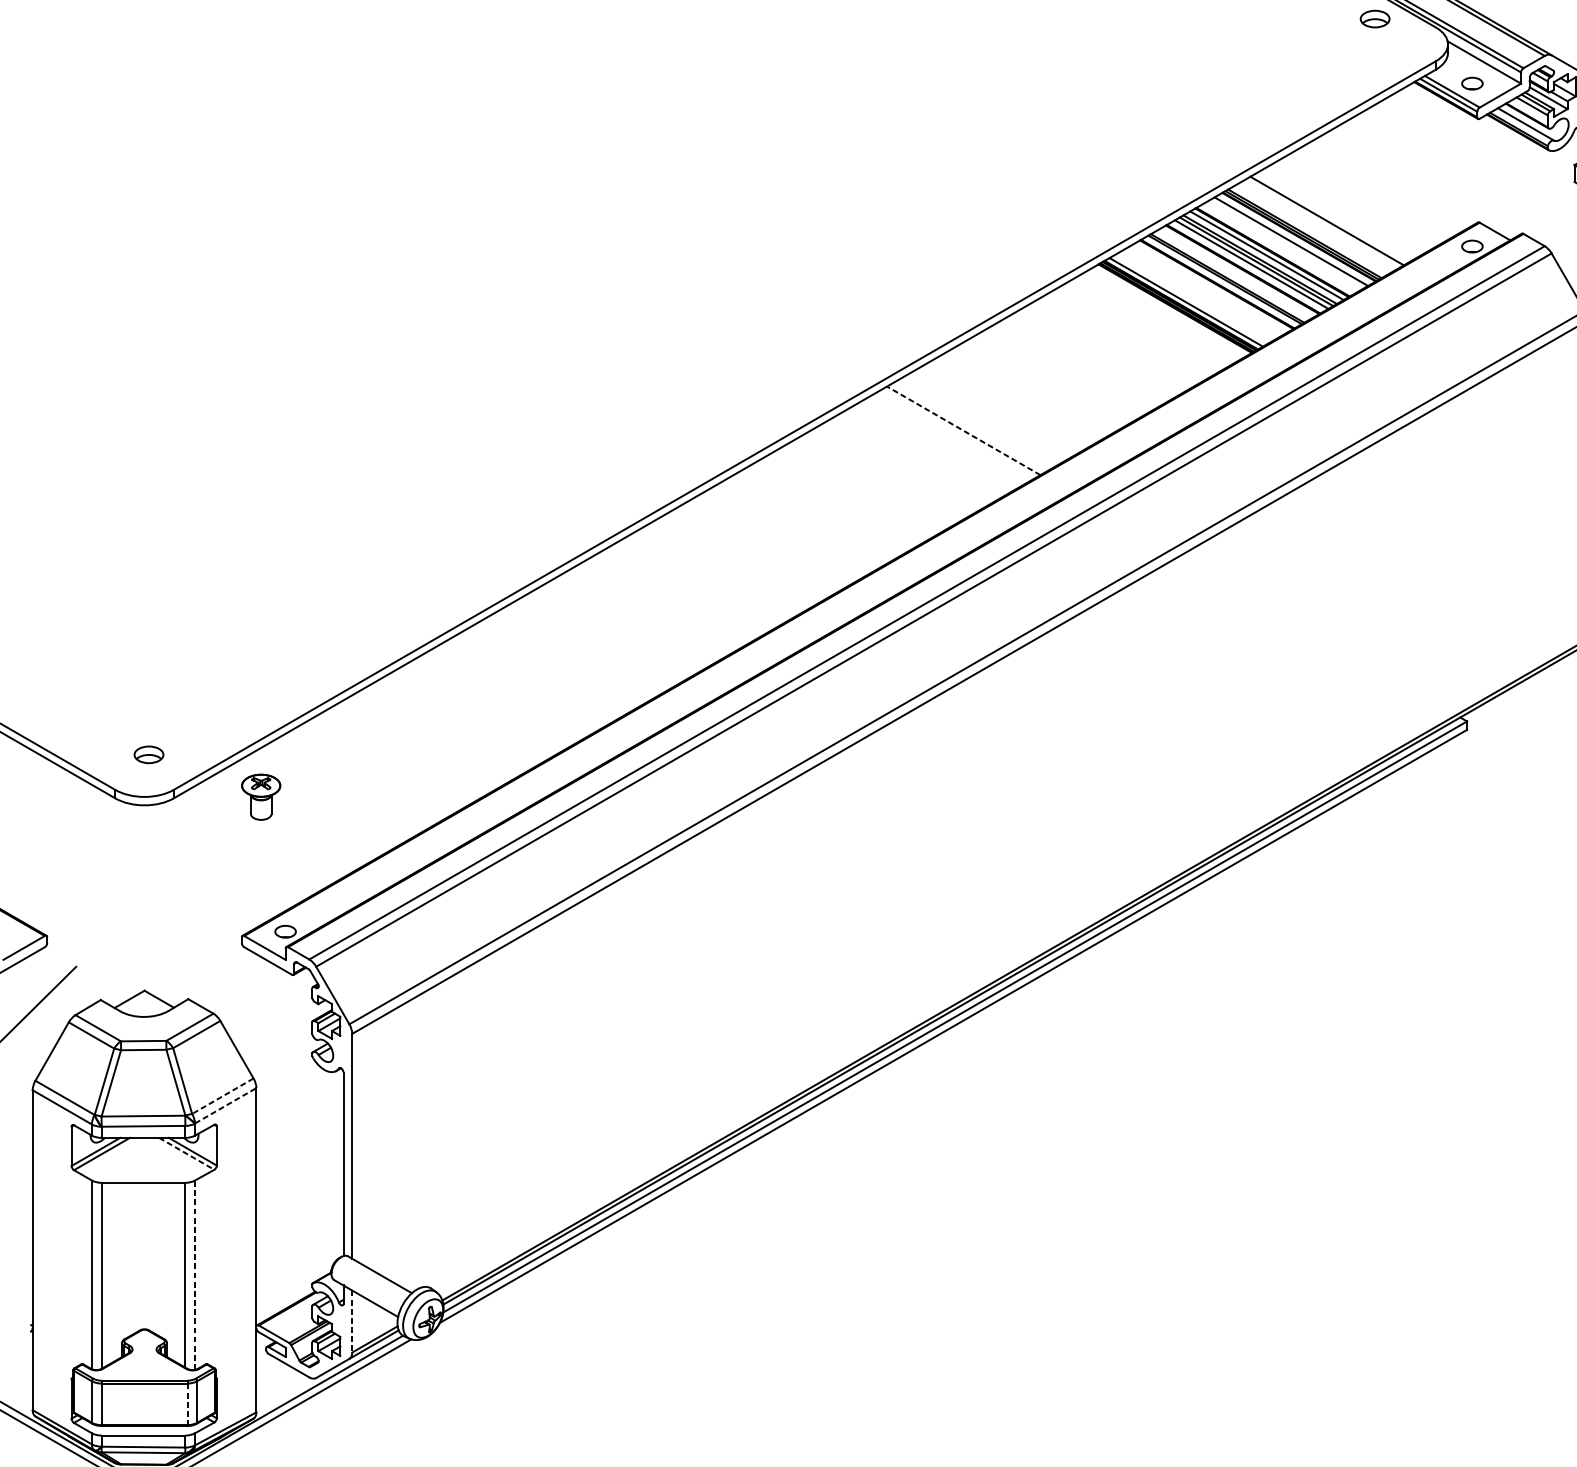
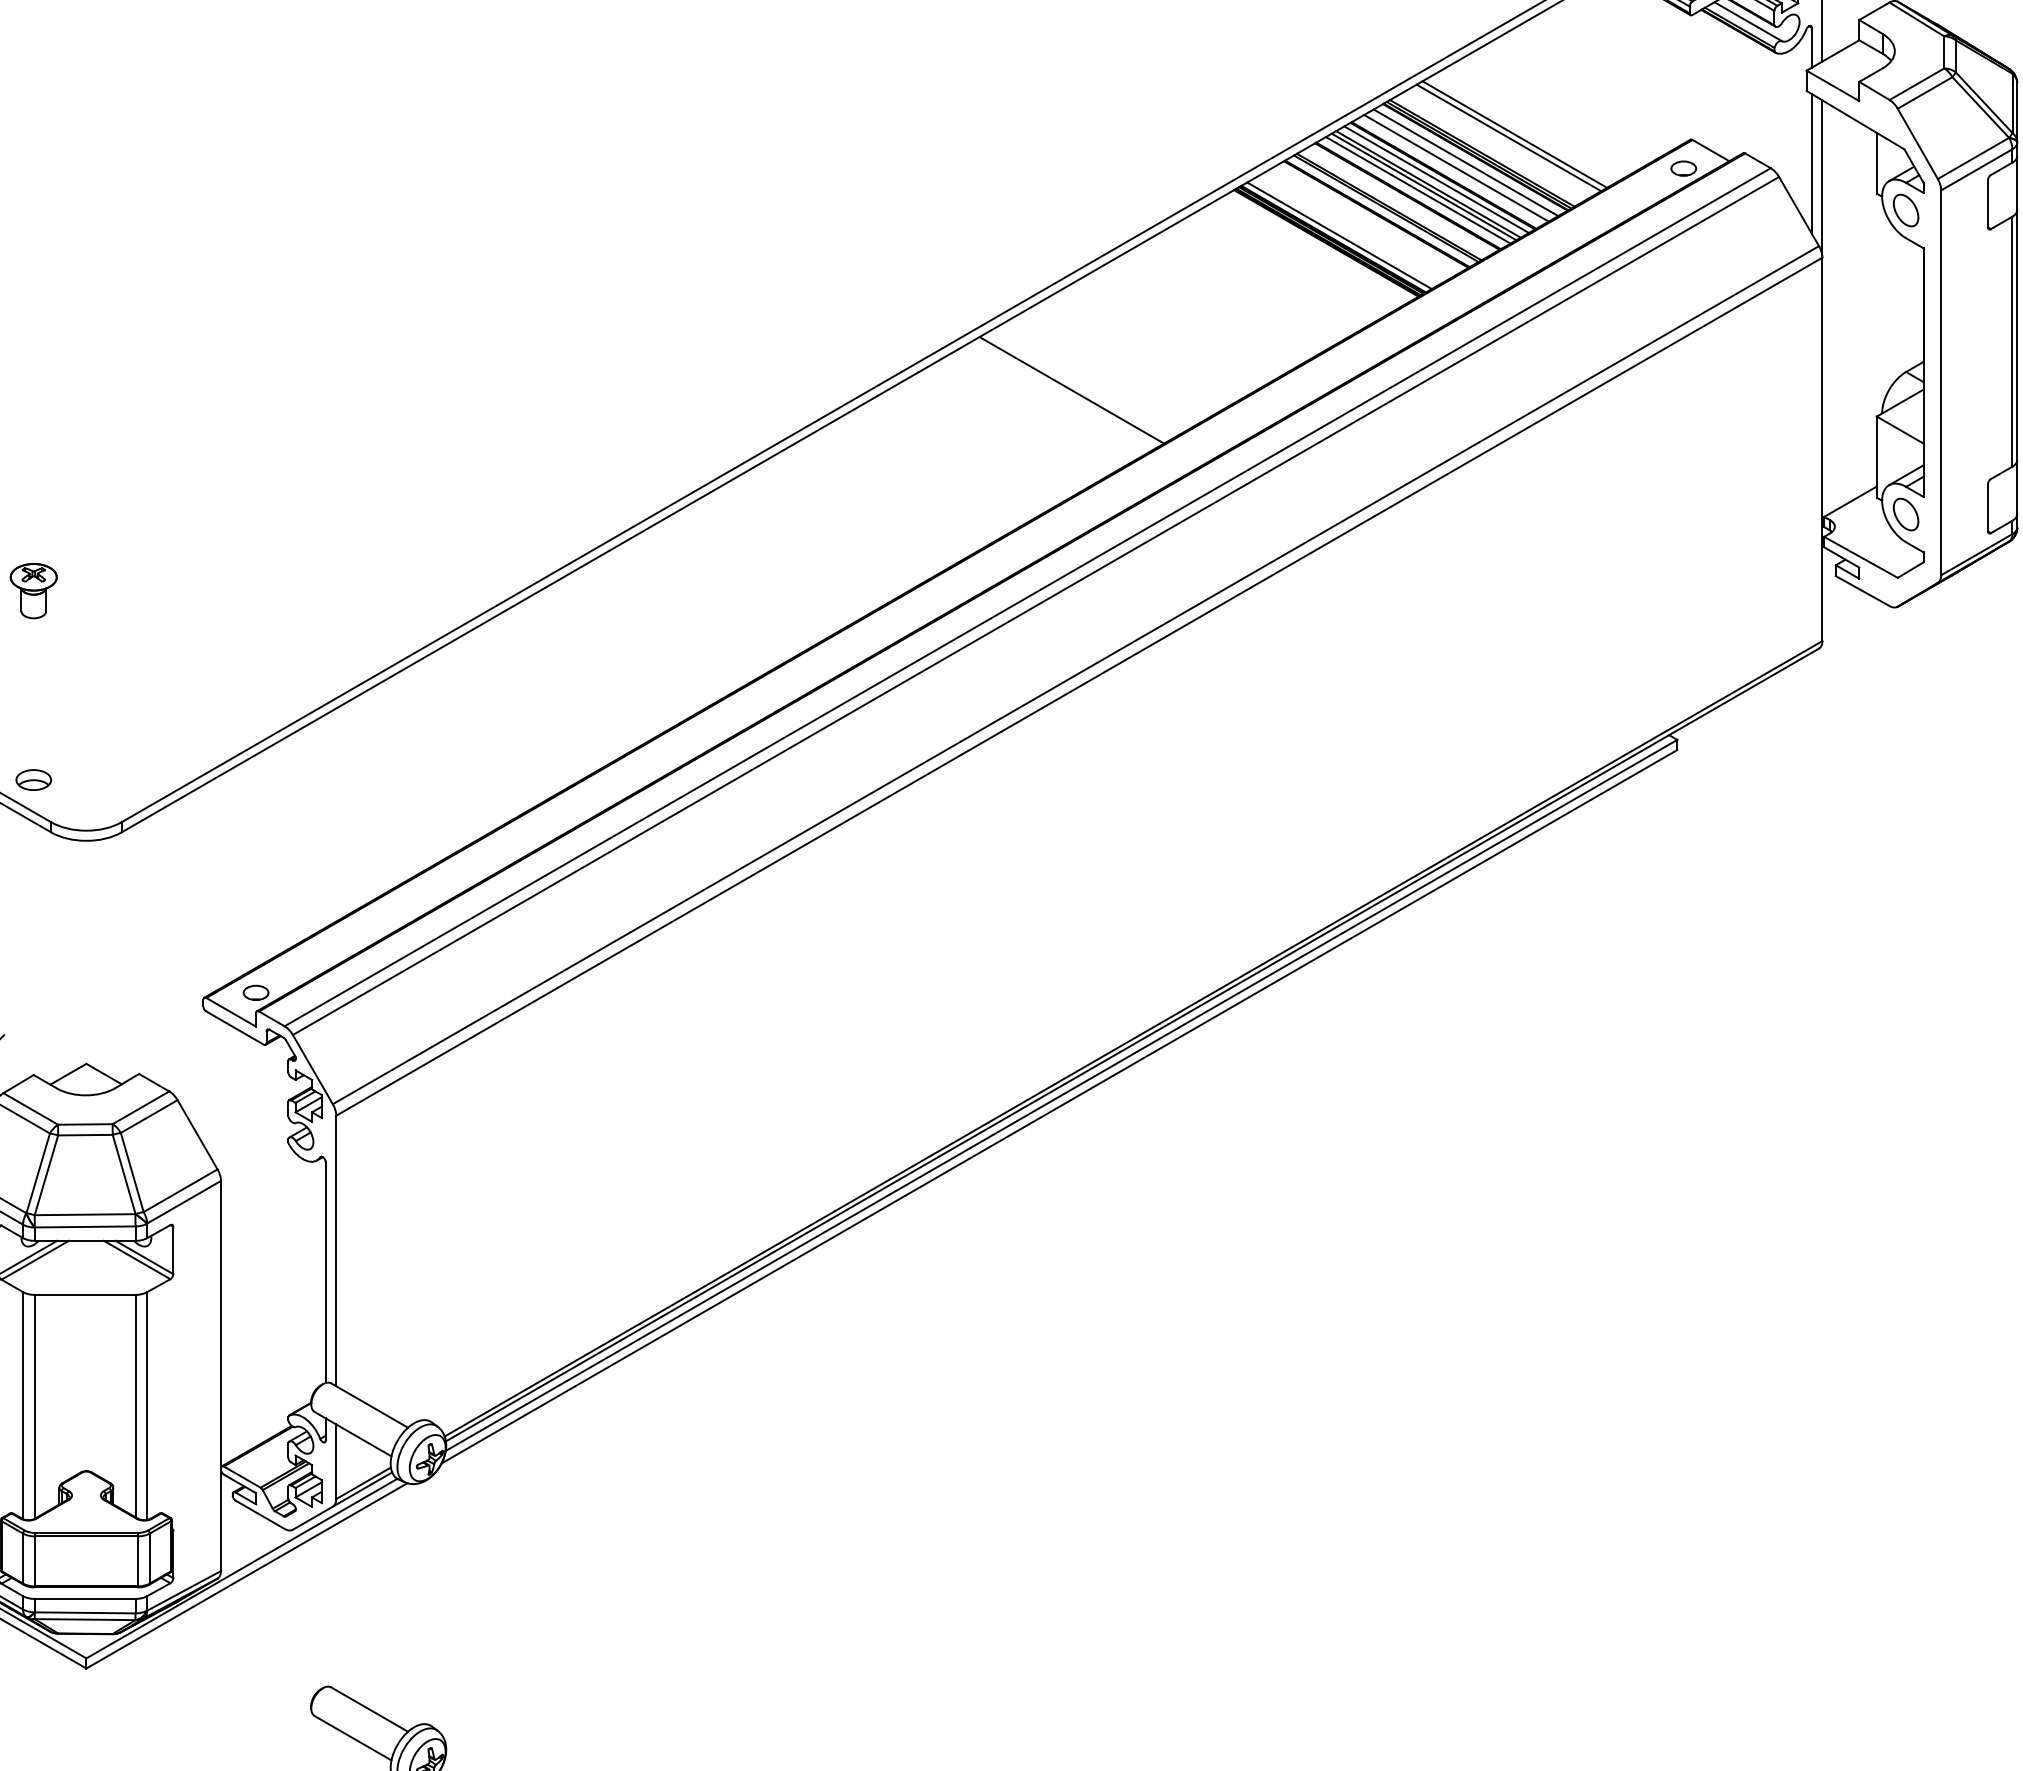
line: (1331, 218) -> (1514, 134), added
line: (1283, 246) -> (1456, 168), added
line: (963, 430) -> (1071, 390), dashed -> solid
part: (148, 754) -> (33, 779), moved
part: (260, 797) -> (33, 591), moved
line: (222, 1096) -> (180, 1190), dashed -> solid
line: (226, 1106) -> (184, 1202), dashed -> solid
line: (187, 1154) -> (137, 1260), dashed -> solid
line: (195, 1275) -> (147, 1406), dashed -> solid
line: (352, 1322) -> (336, 1462), dashed -> solid
line: (187, 1404) -> (138, 1561), dashed -> solid

